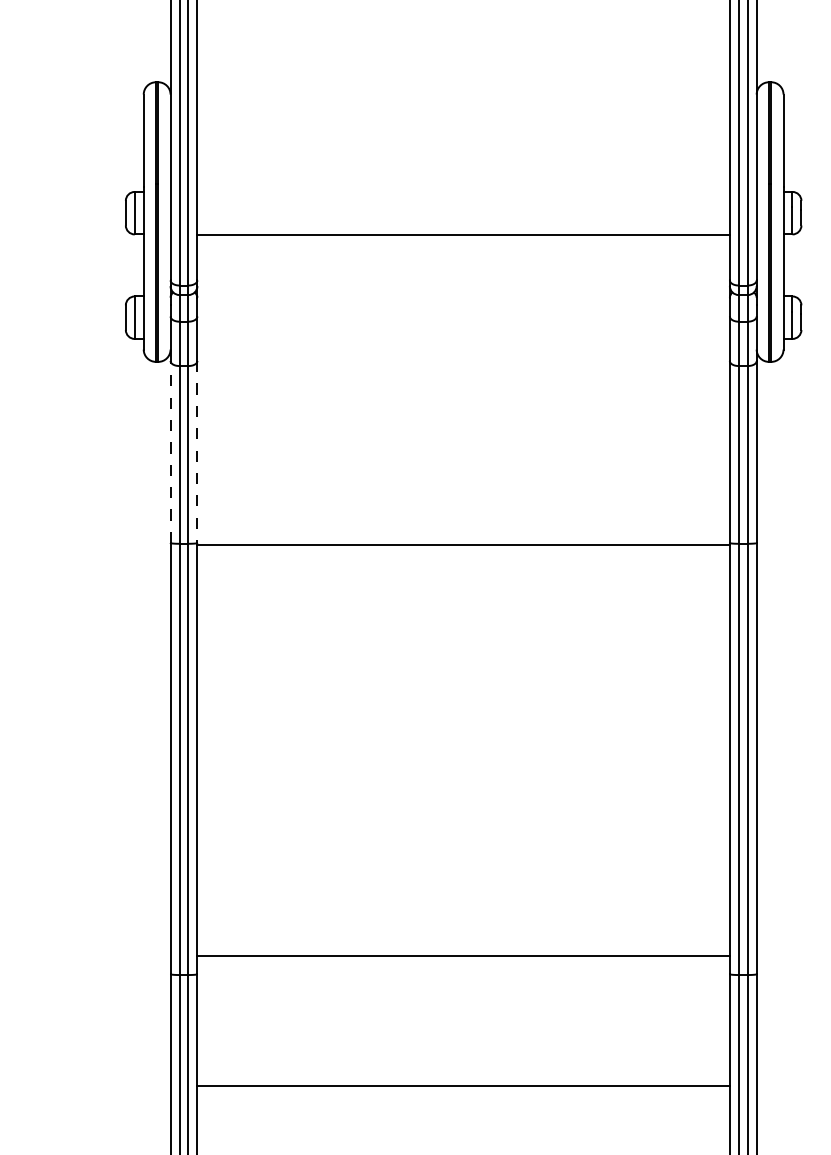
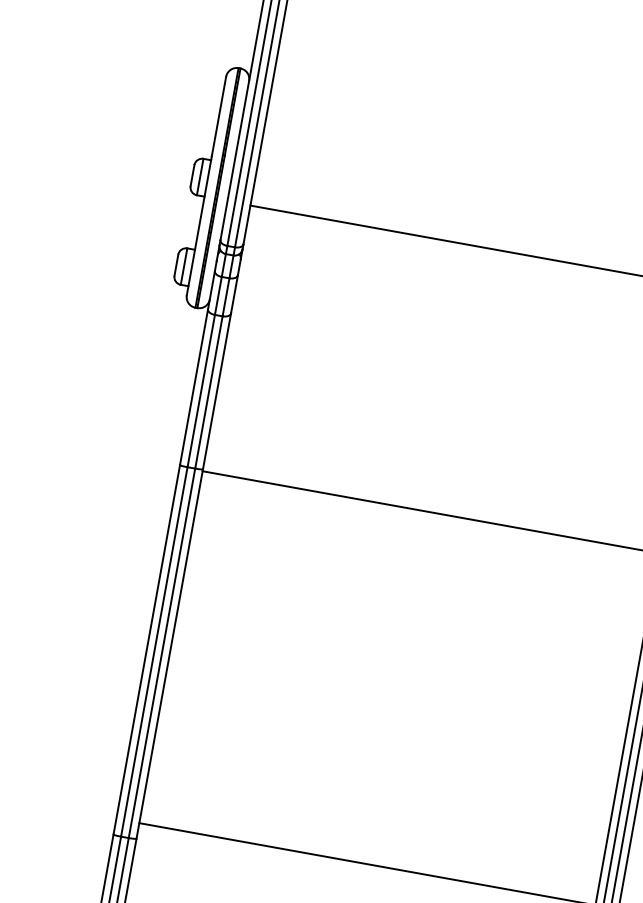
line: (170, 452) -> (193, 387), dashed -> solid
line: (197, 452) -> (217, 391), dashed -> solid

